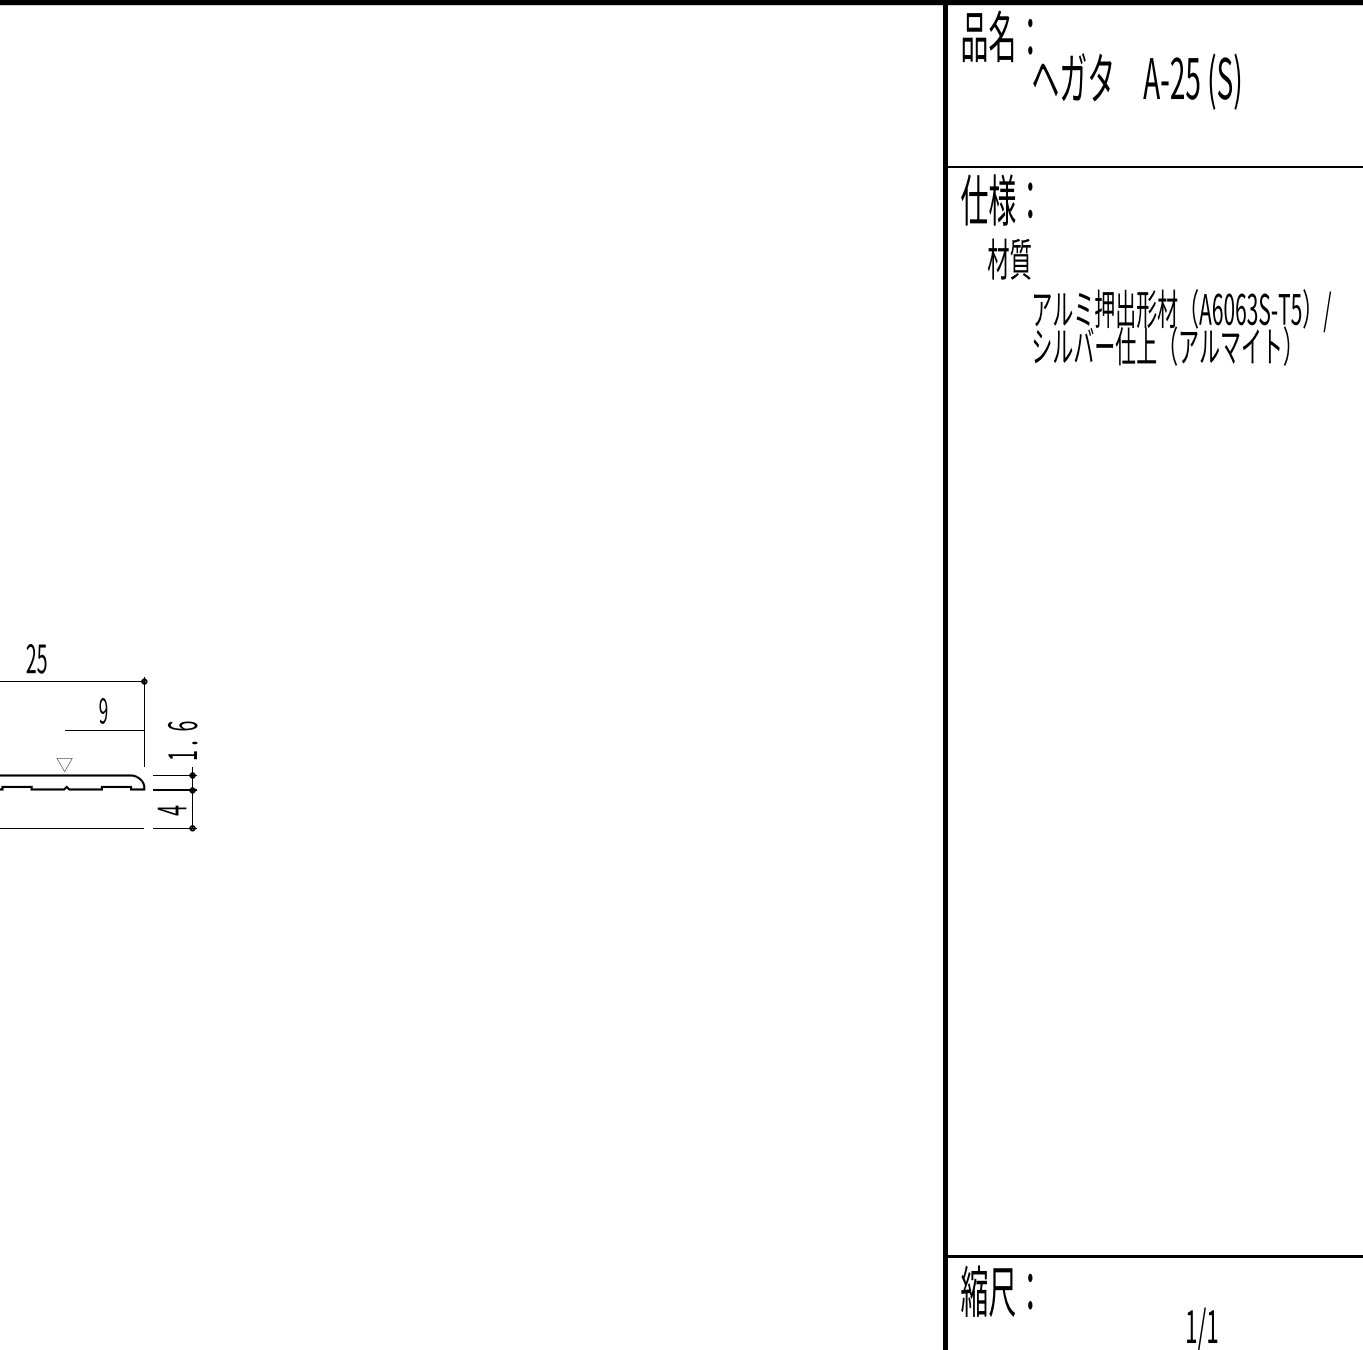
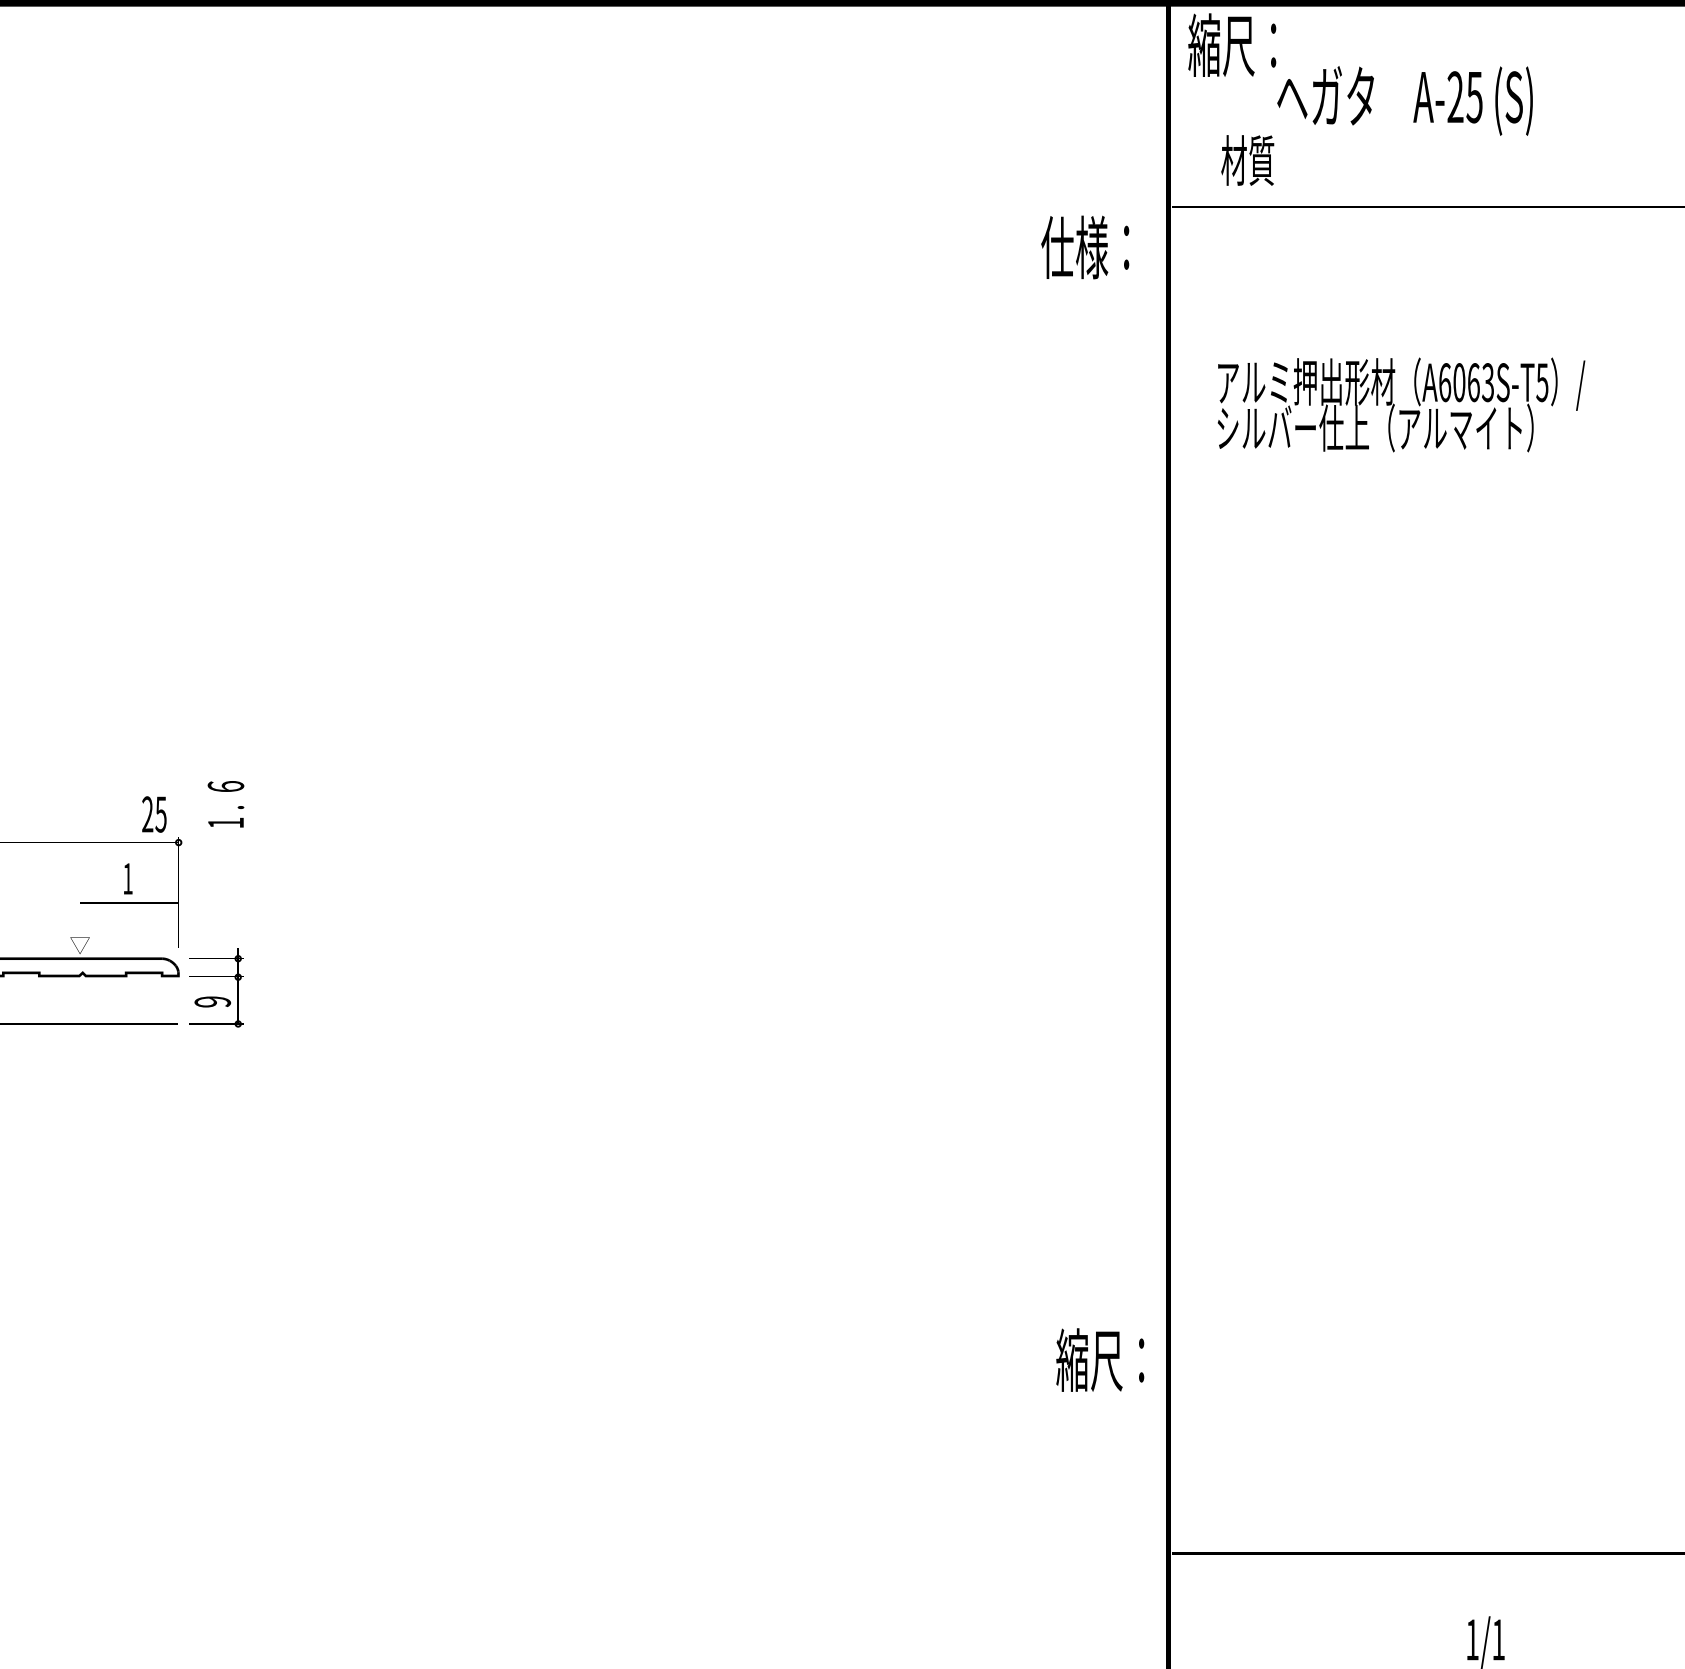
text: (988, 36) -> (1221, 45), 品名： -> 縮尺：
text: (997, 200) -> (1085, 247), moved
text: (1009, 259) -> (1247, 160), moved
text: (1182, 327) -> (1401, 404), moved
text: (36, 658) -> (154, 814), moved
text: (102, 710) -> (127, 878), 9 -> 1
text: (182, 740) -> (225, 804), moved
text: (171, 810) -> (212, 1002), 4 -> 9
text: (997, 1290) -> (1100, 1359), moved

